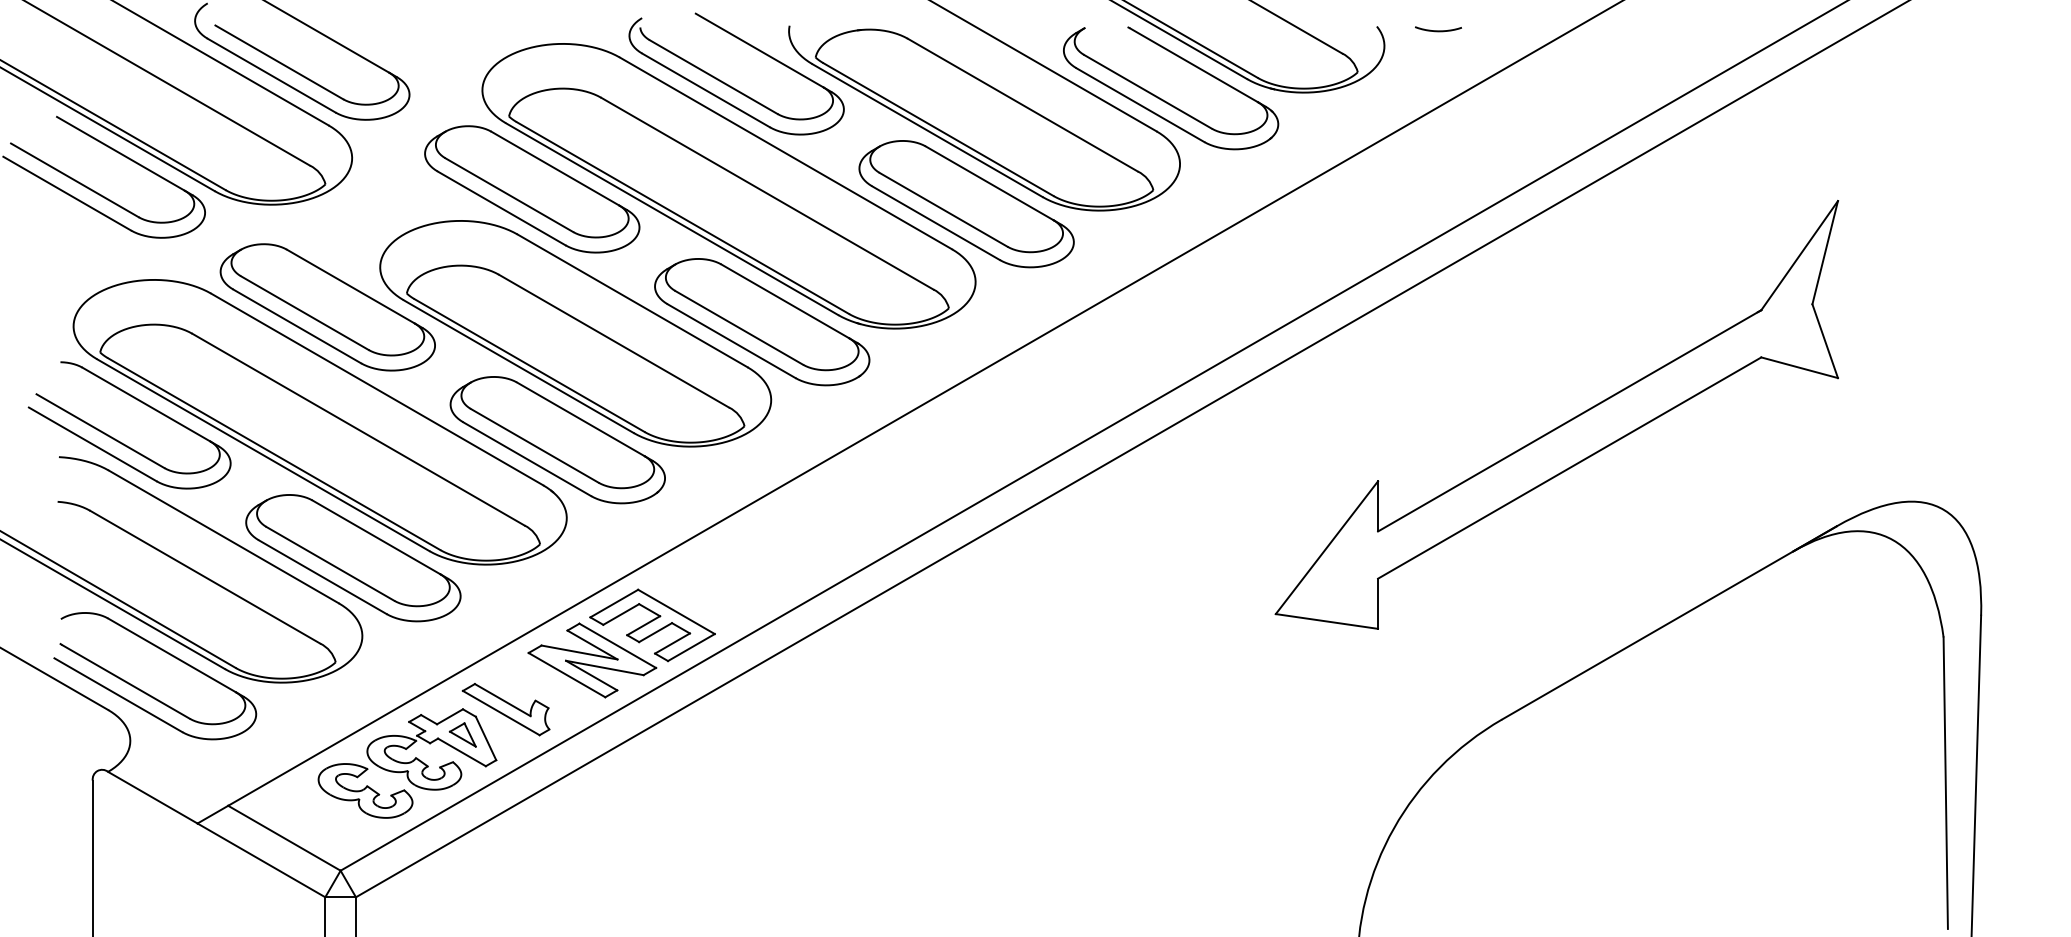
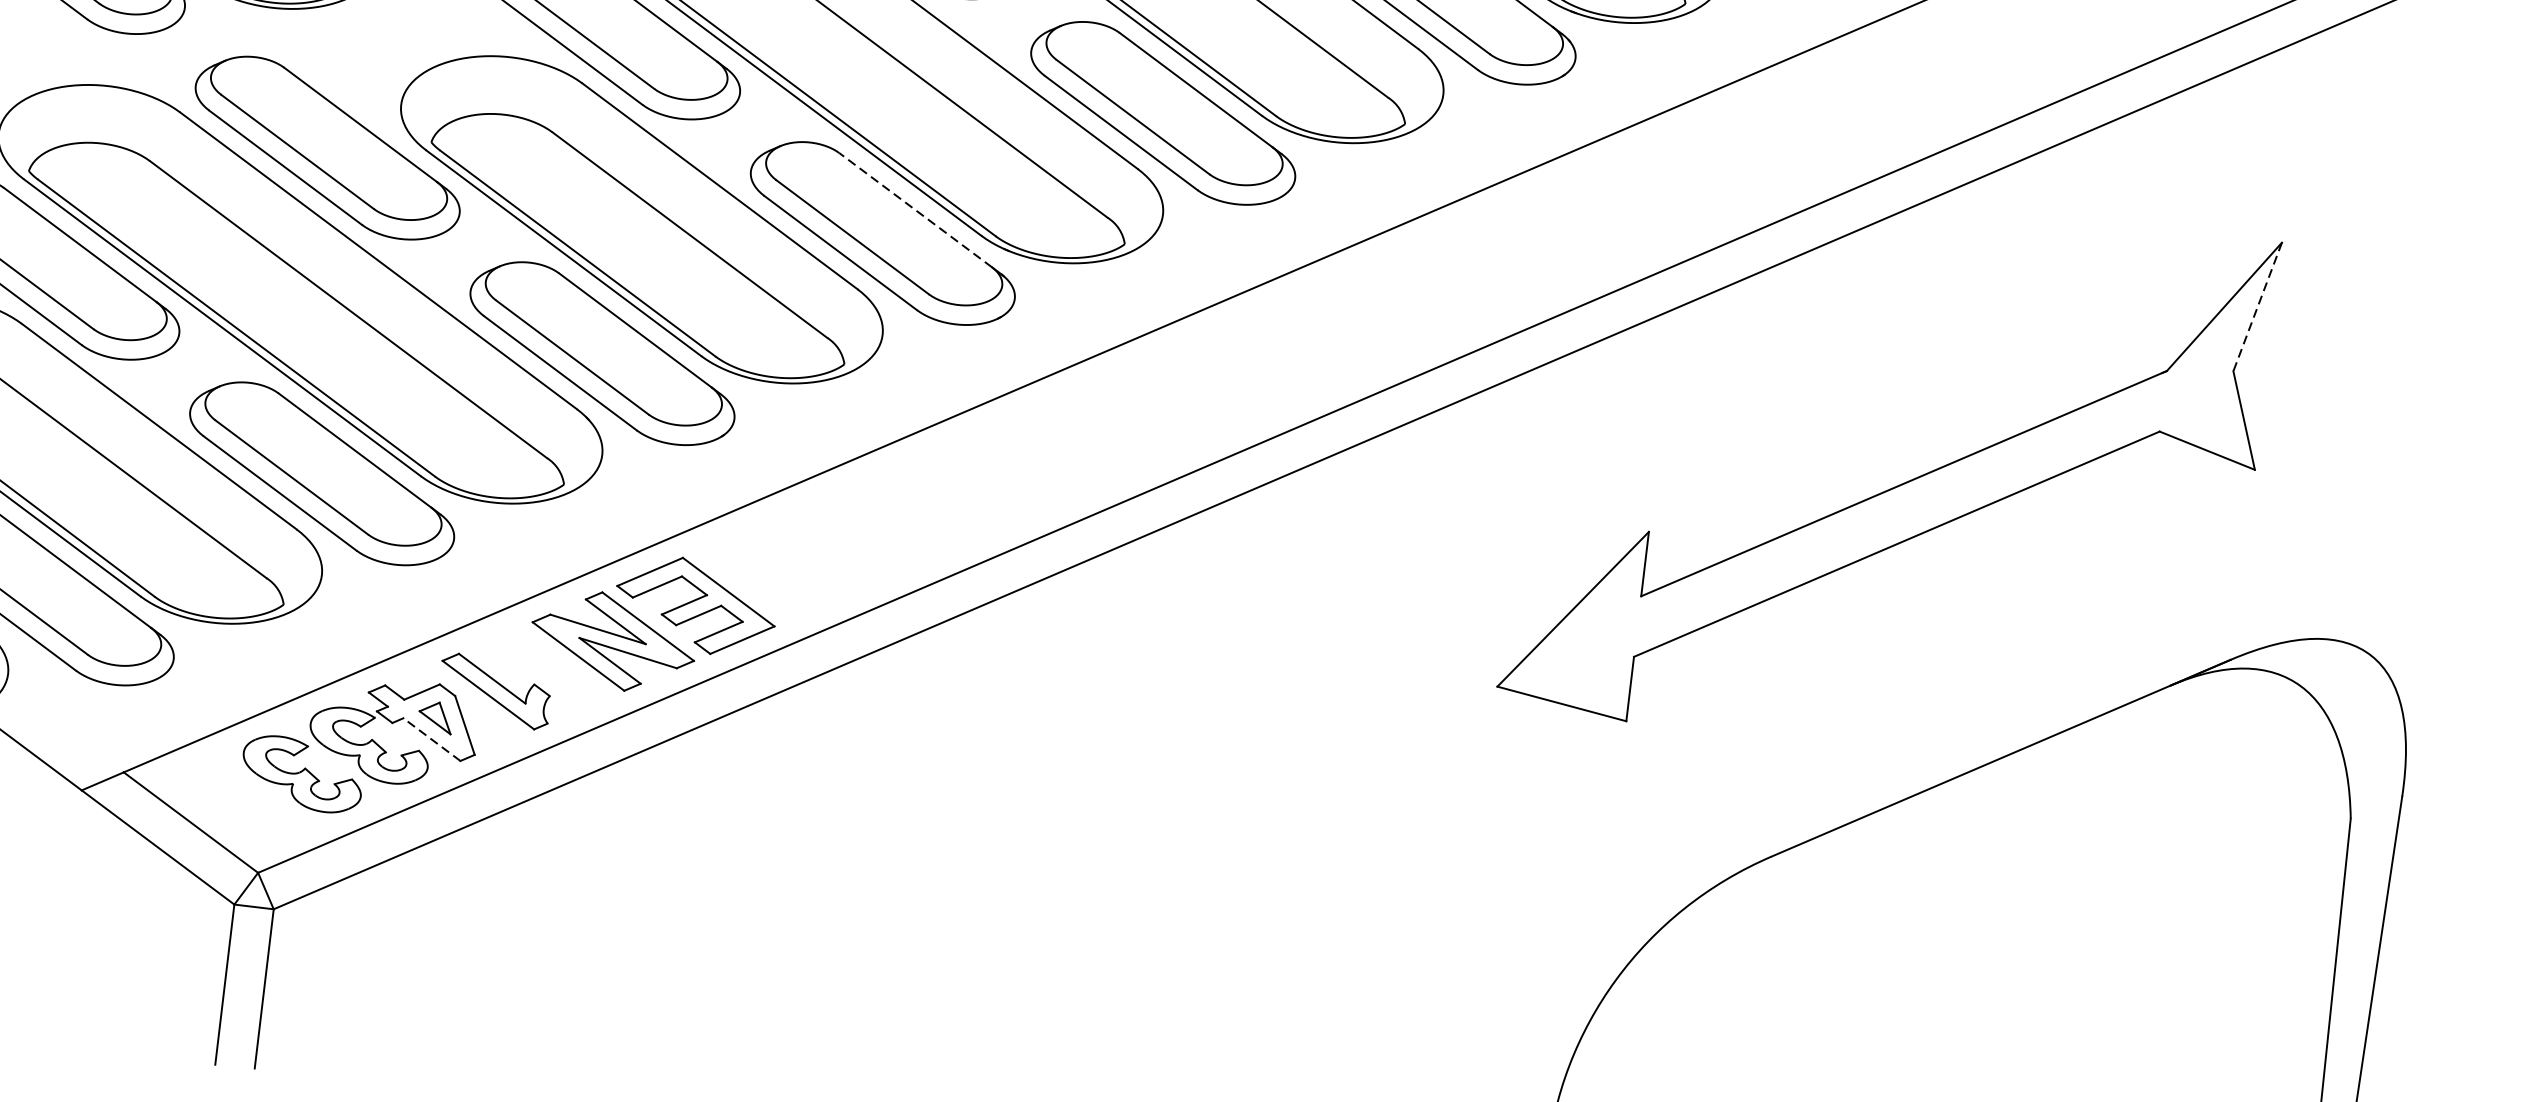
line: (1825, 253) -> (2257, 308), solid -> dashed
line: (785, 301) -> (916, 210), solid -> dashed
line: (461, 752) -> (431, 739), solid -> dashed

